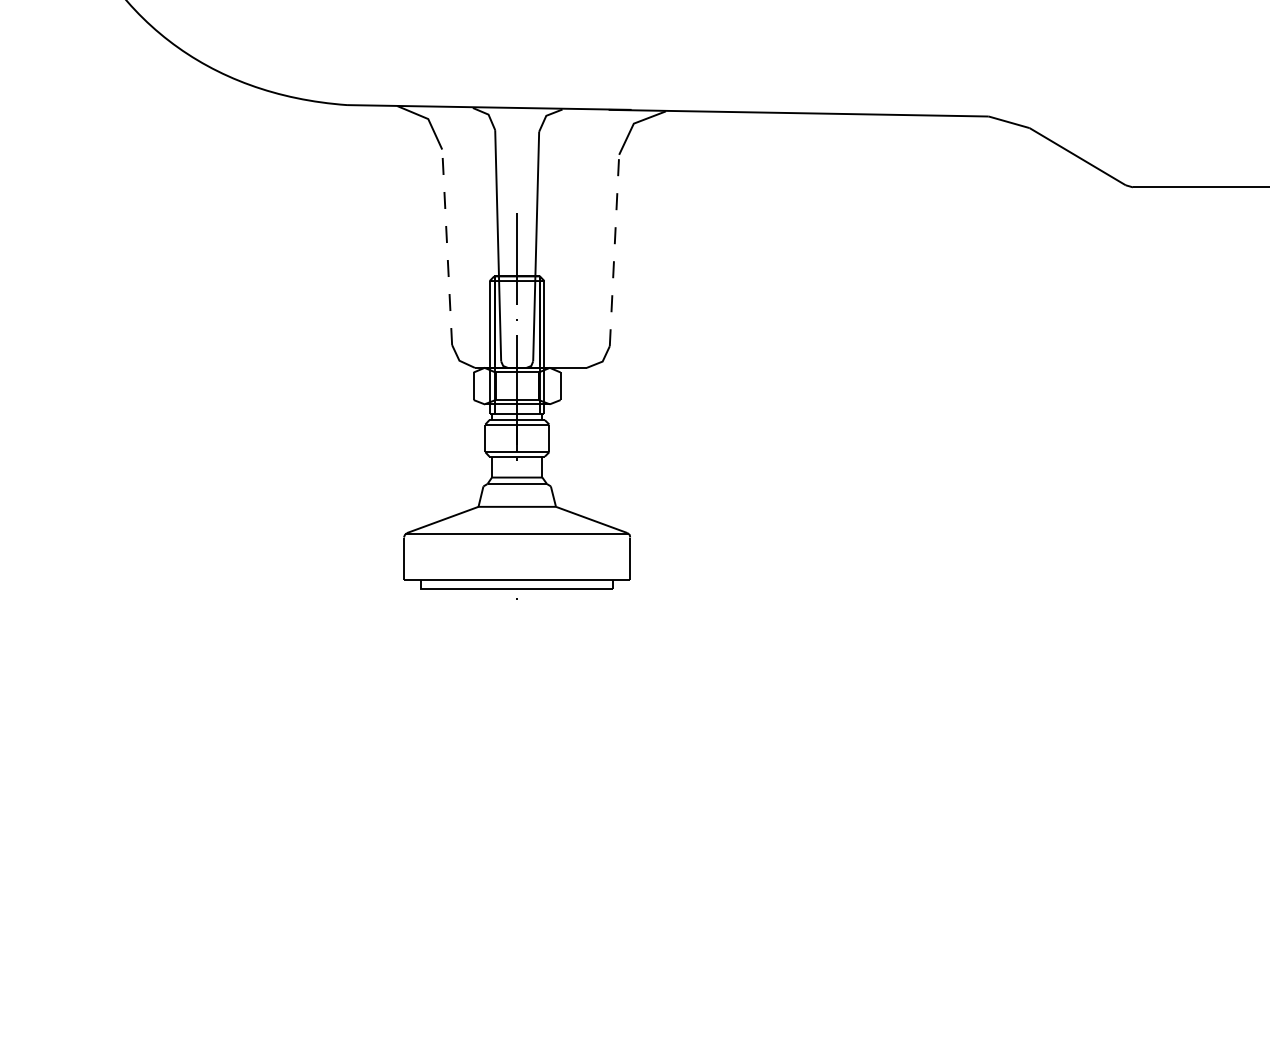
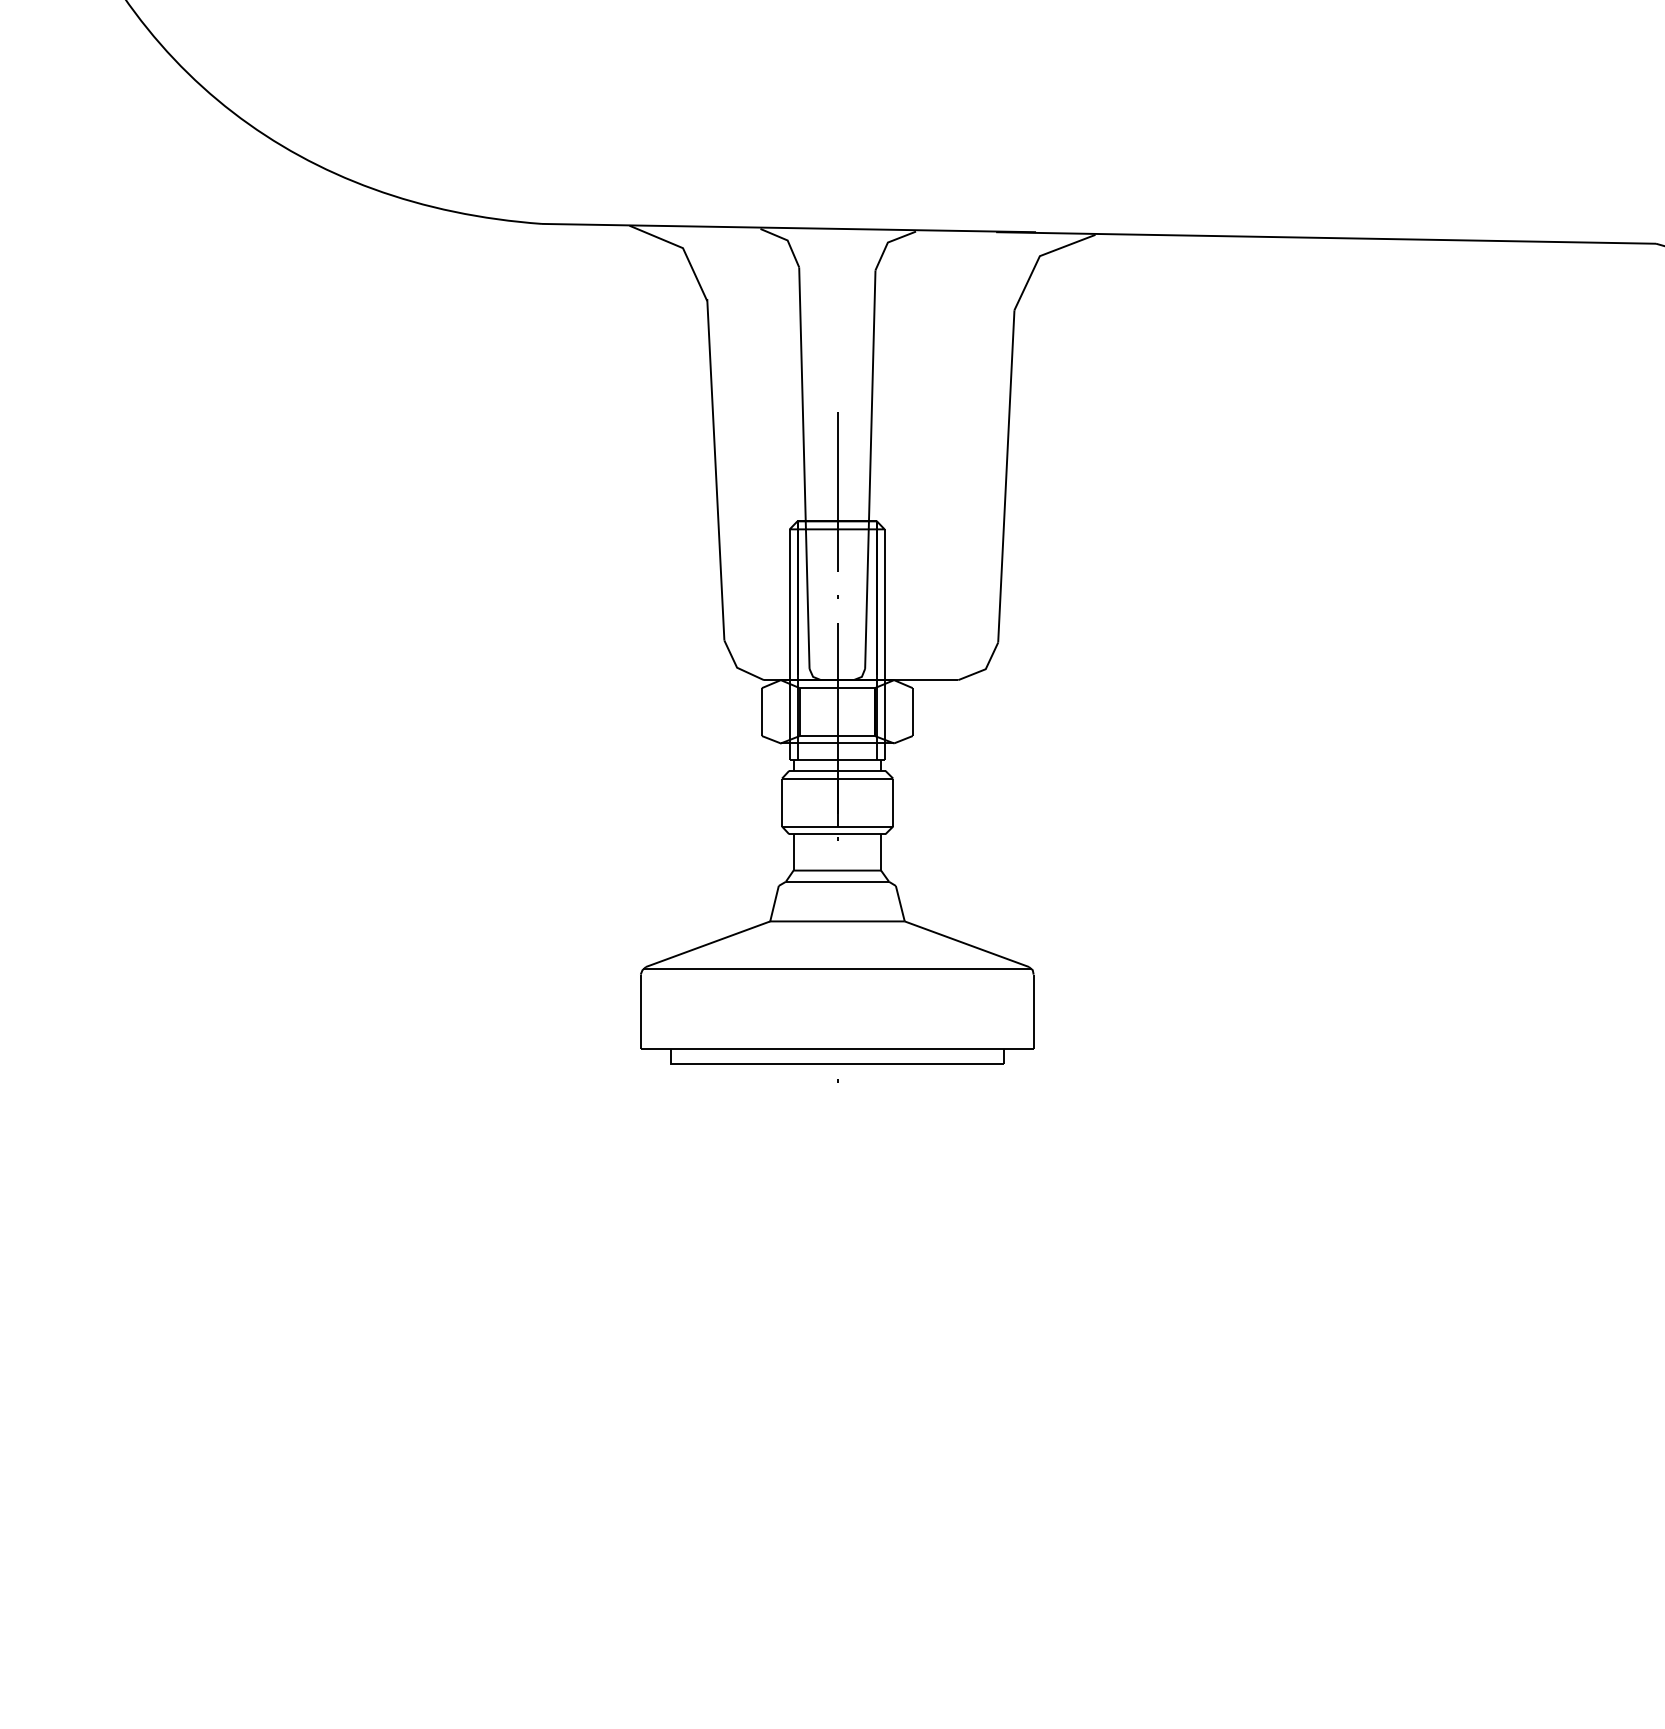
line: (447, 246) -> (716, 469), dashed -> solid
line: (614, 250) -> (1006, 476), dashed -> solid

